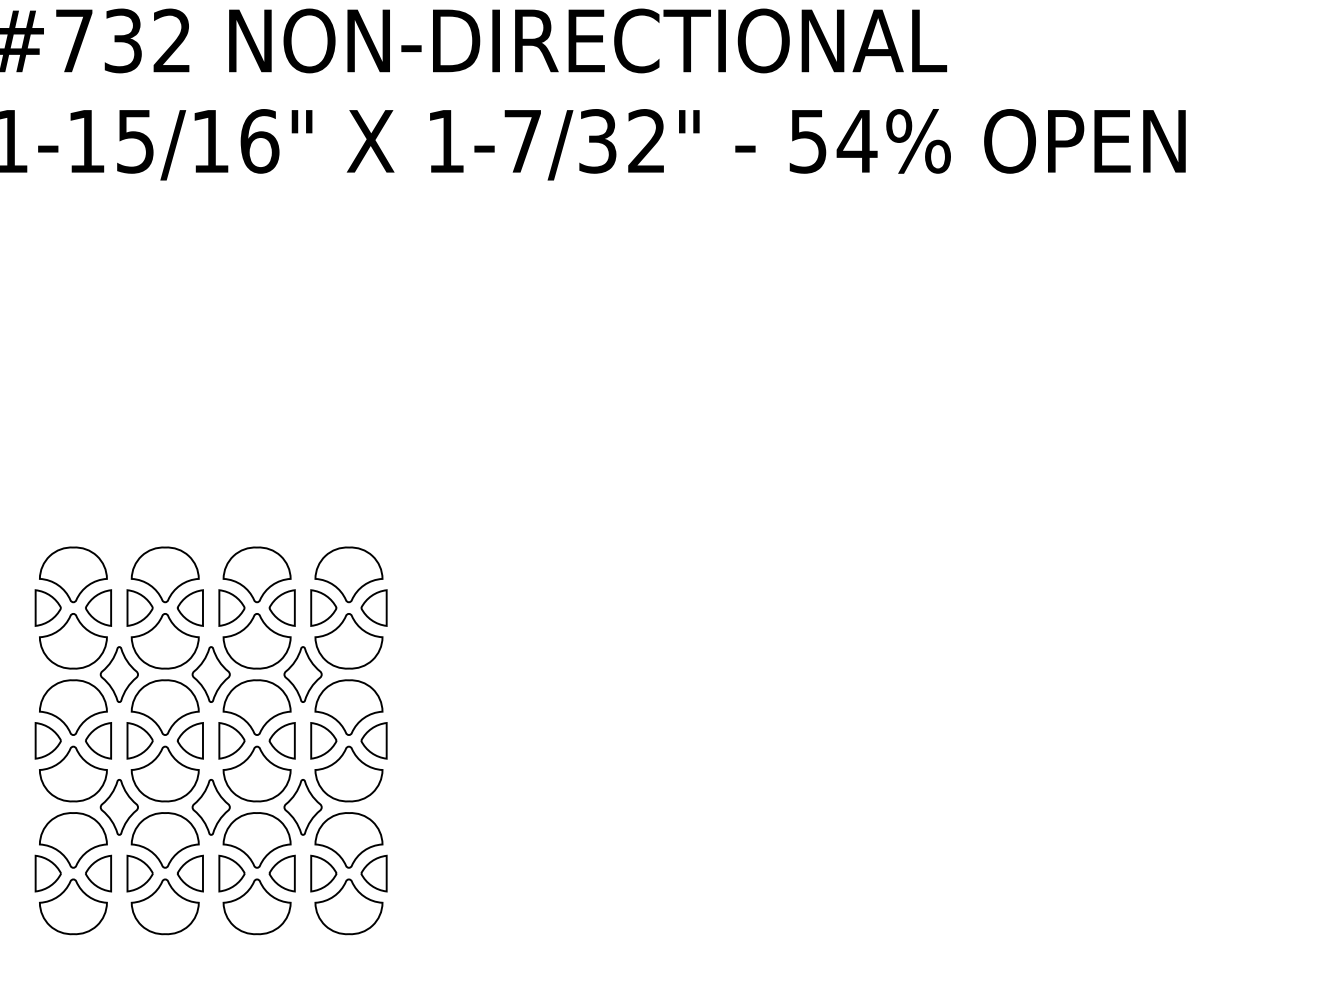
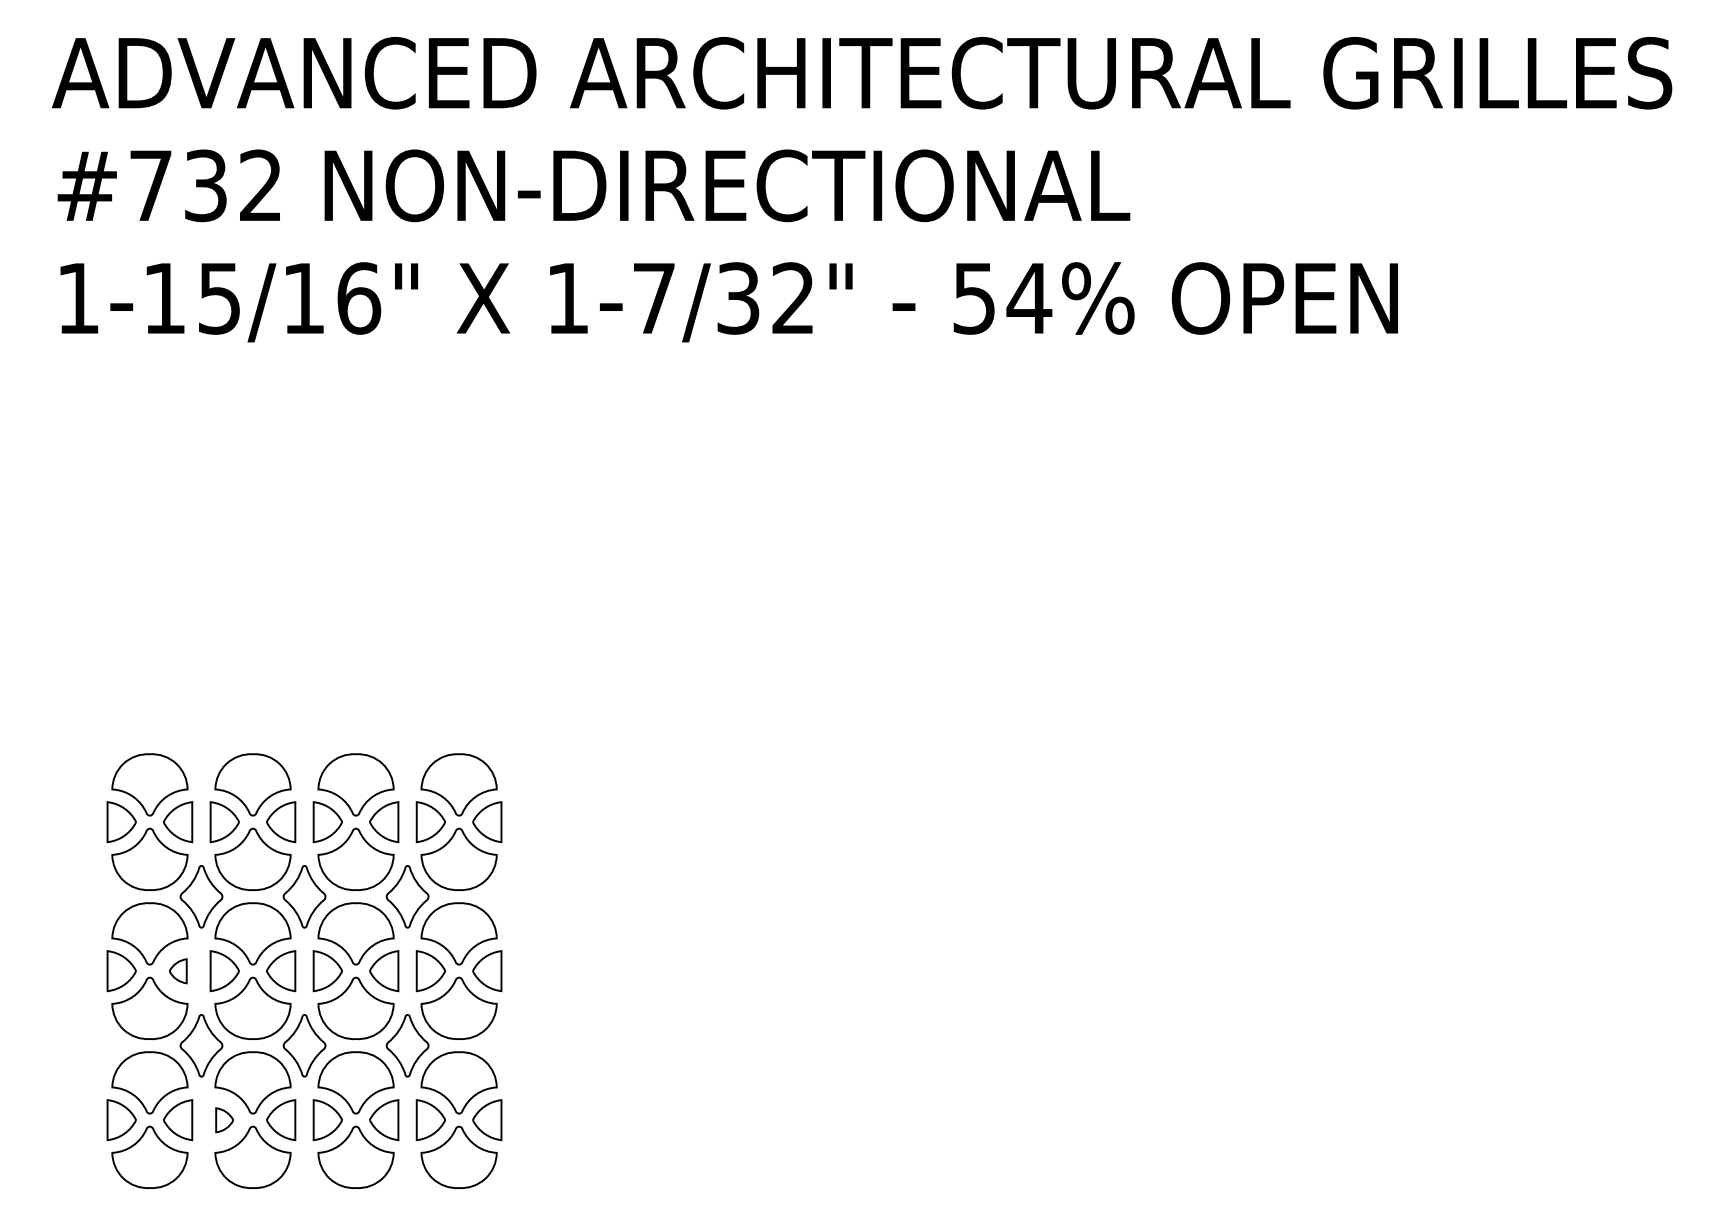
part: (98, 741) -> (178, 971), size x0.6
part: (139, 873) -> (224, 1120), size x0.6

